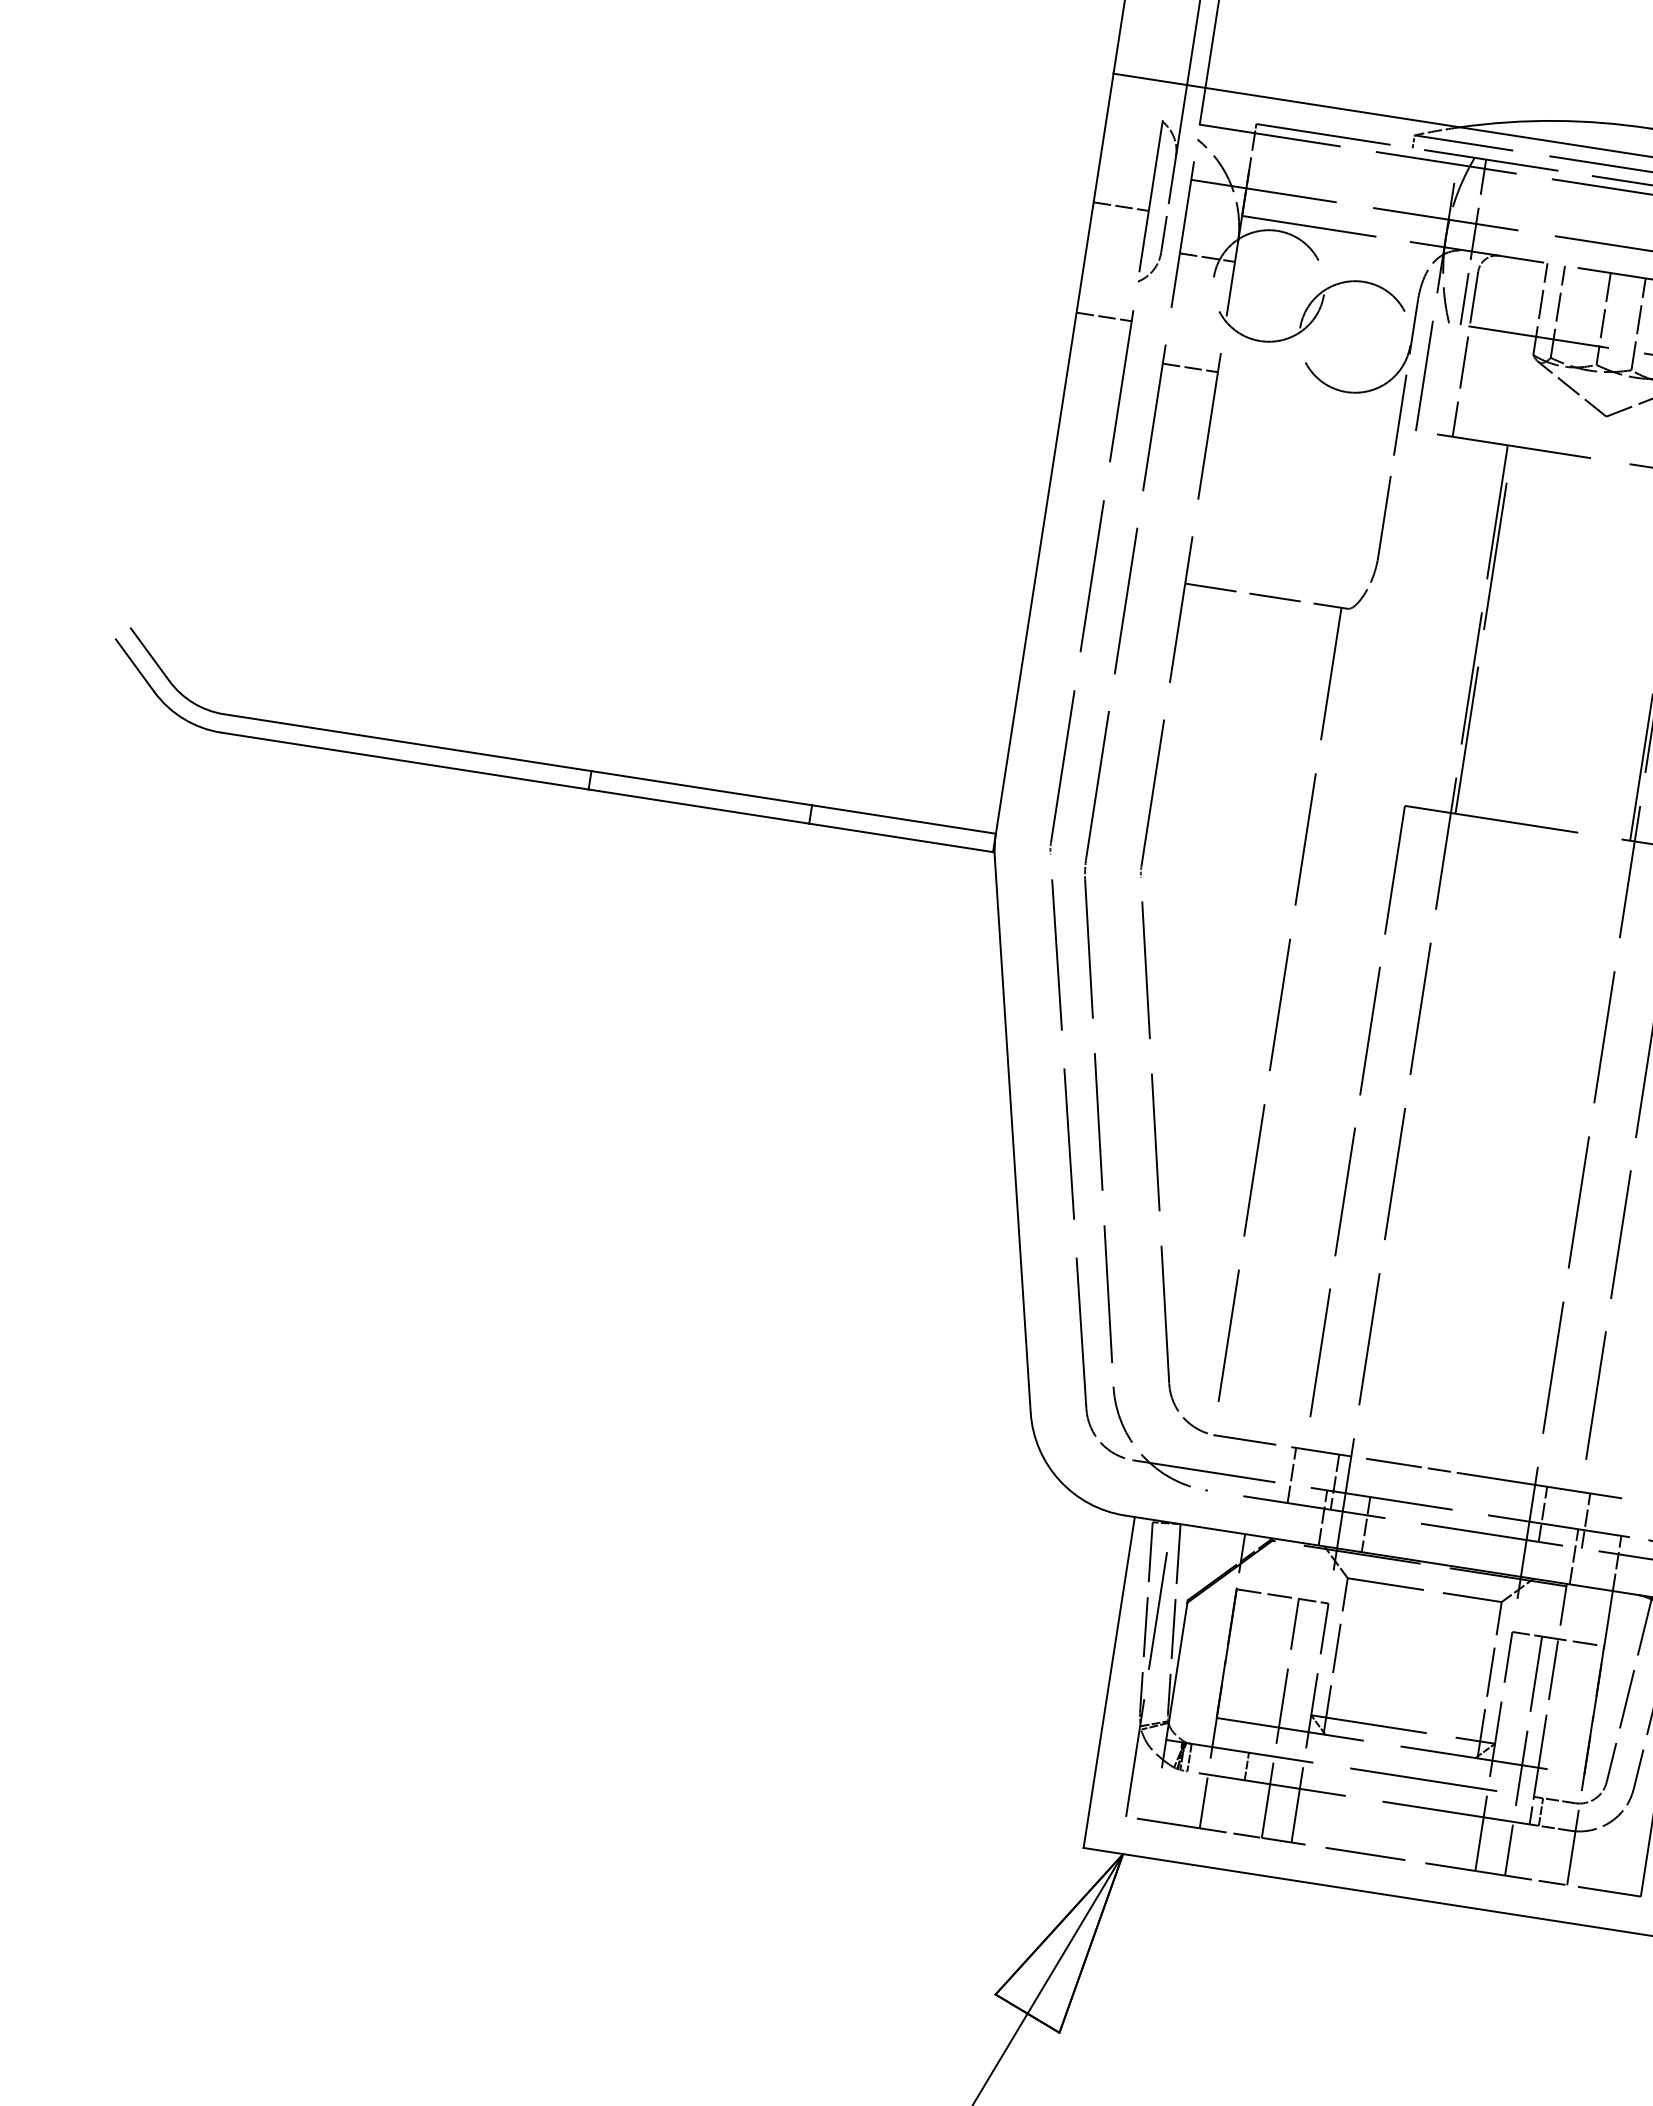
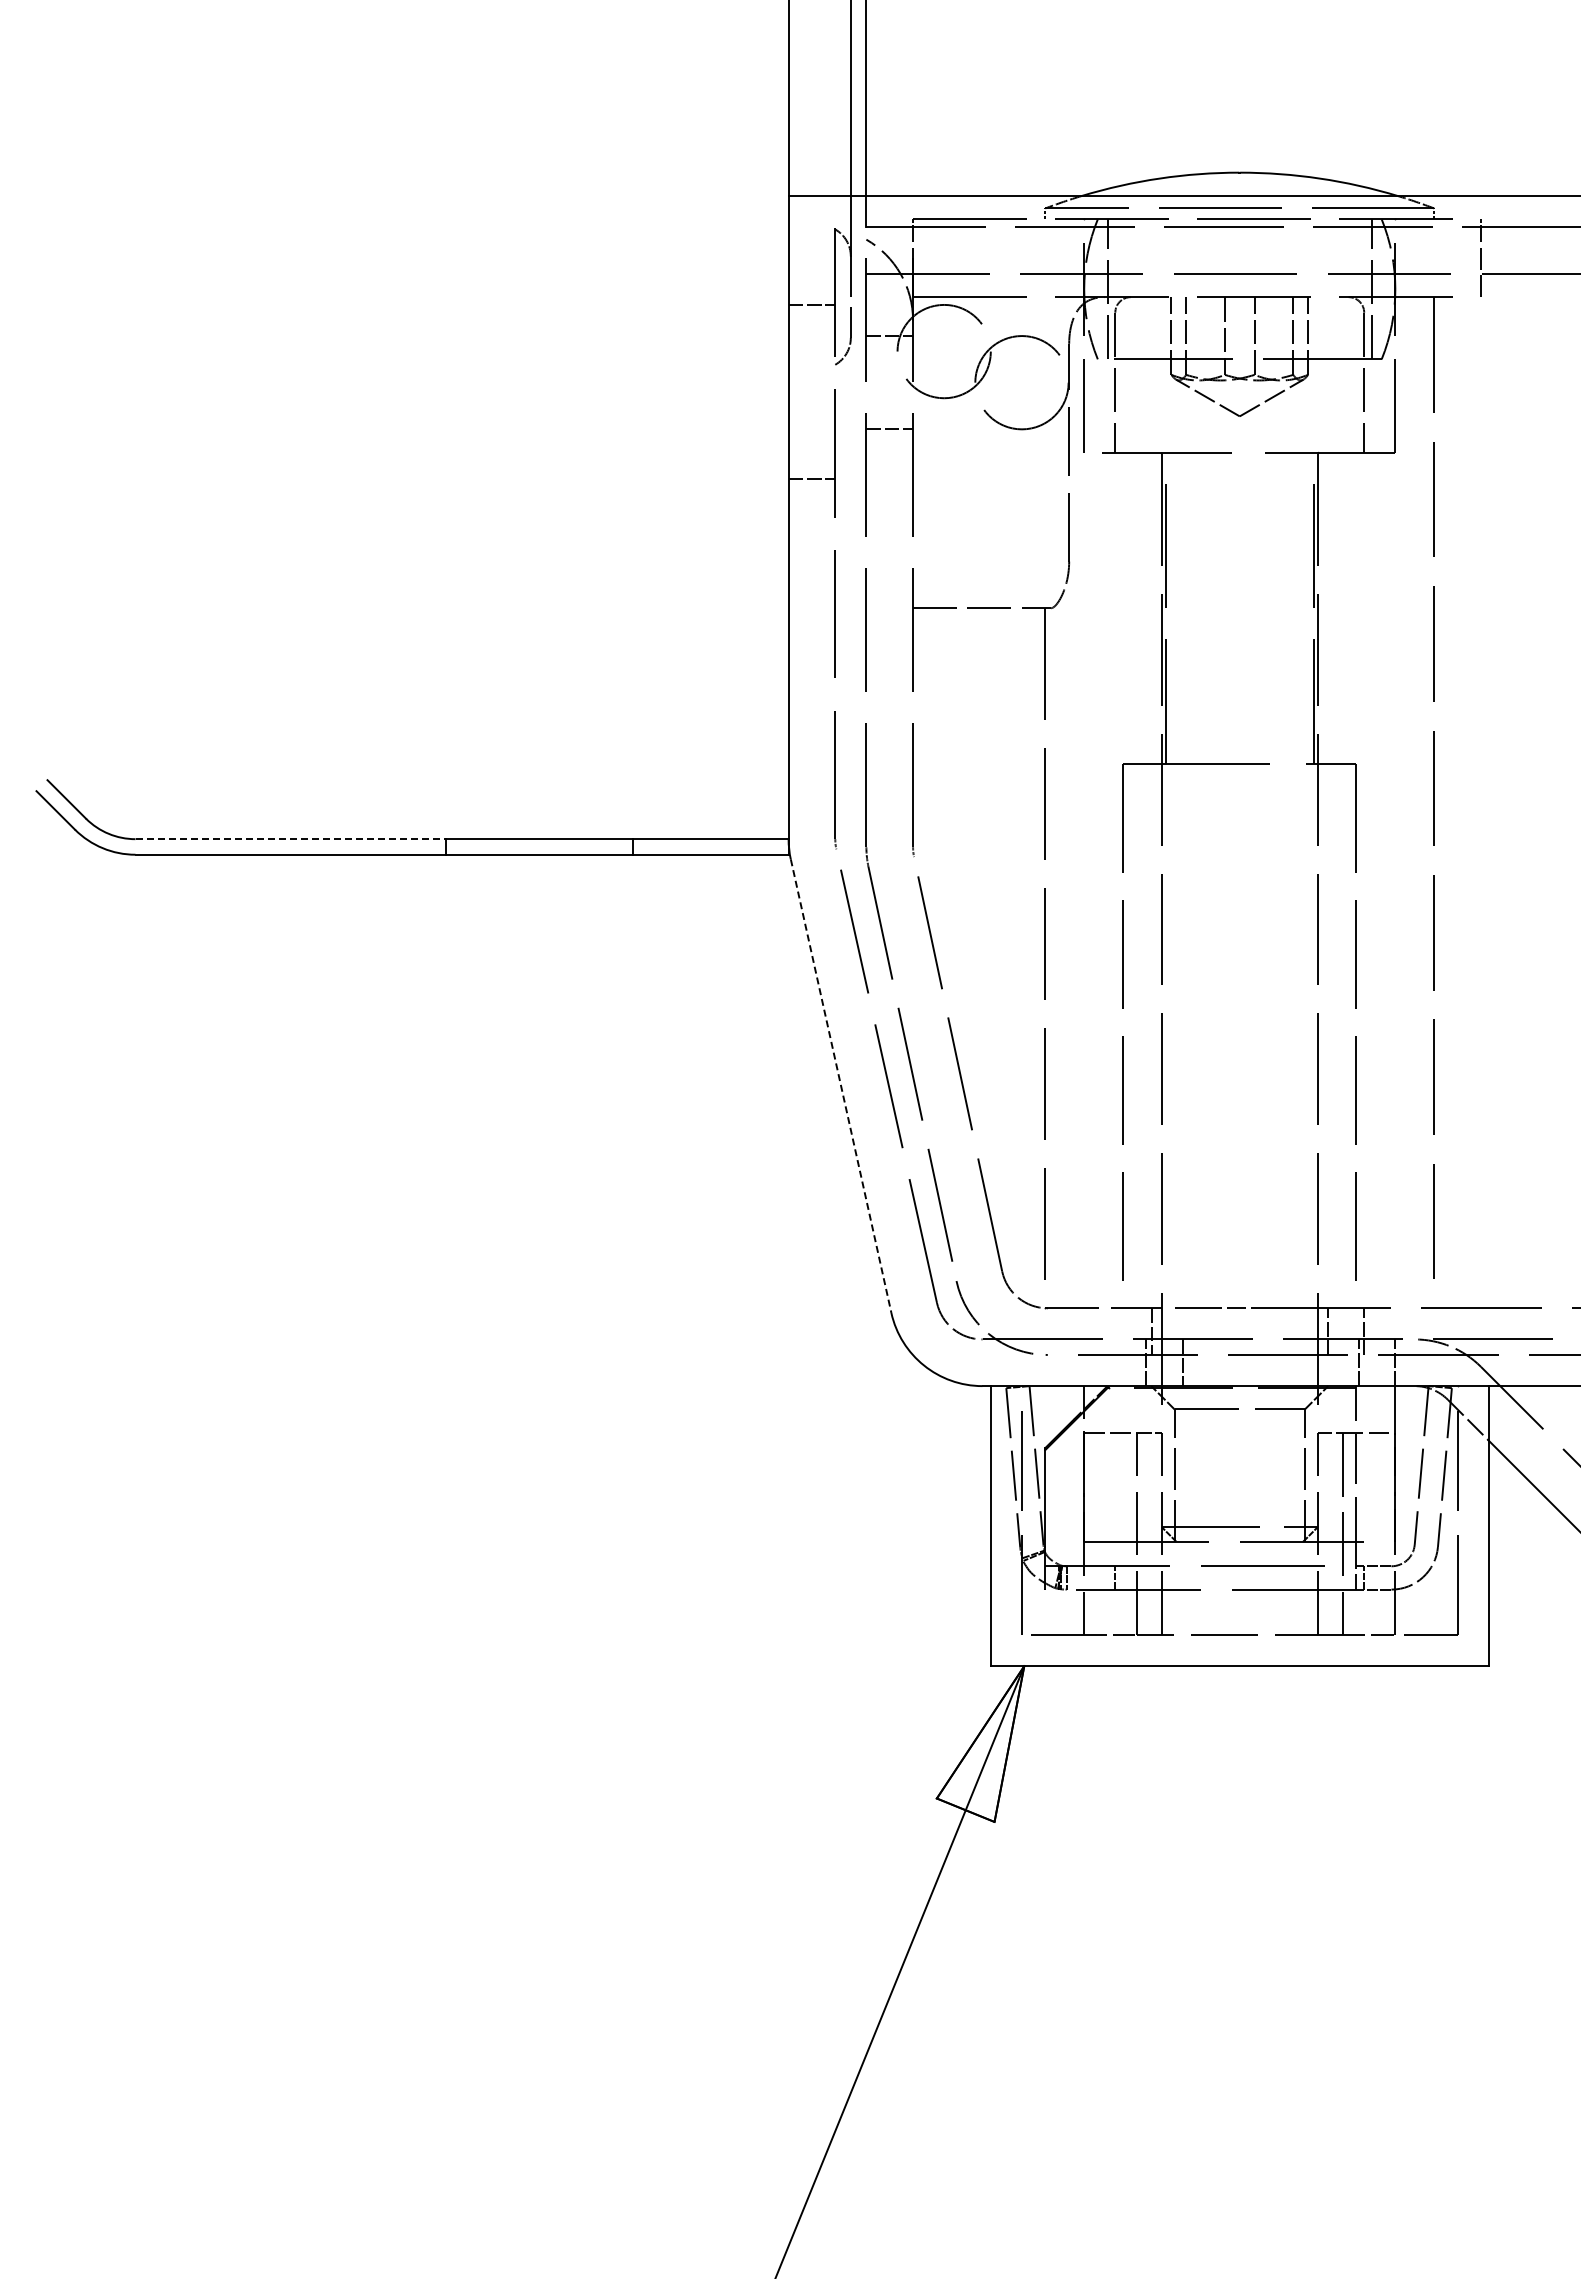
line: (1103, 317) -> (811, 479), moved
line: (408, 743) -> (291, 839), solid -> dashed
line: (1013, 1135) -> (841, 1086), solid -> dashed
line: (1292, 1475) -> (1115, 1331), removed

